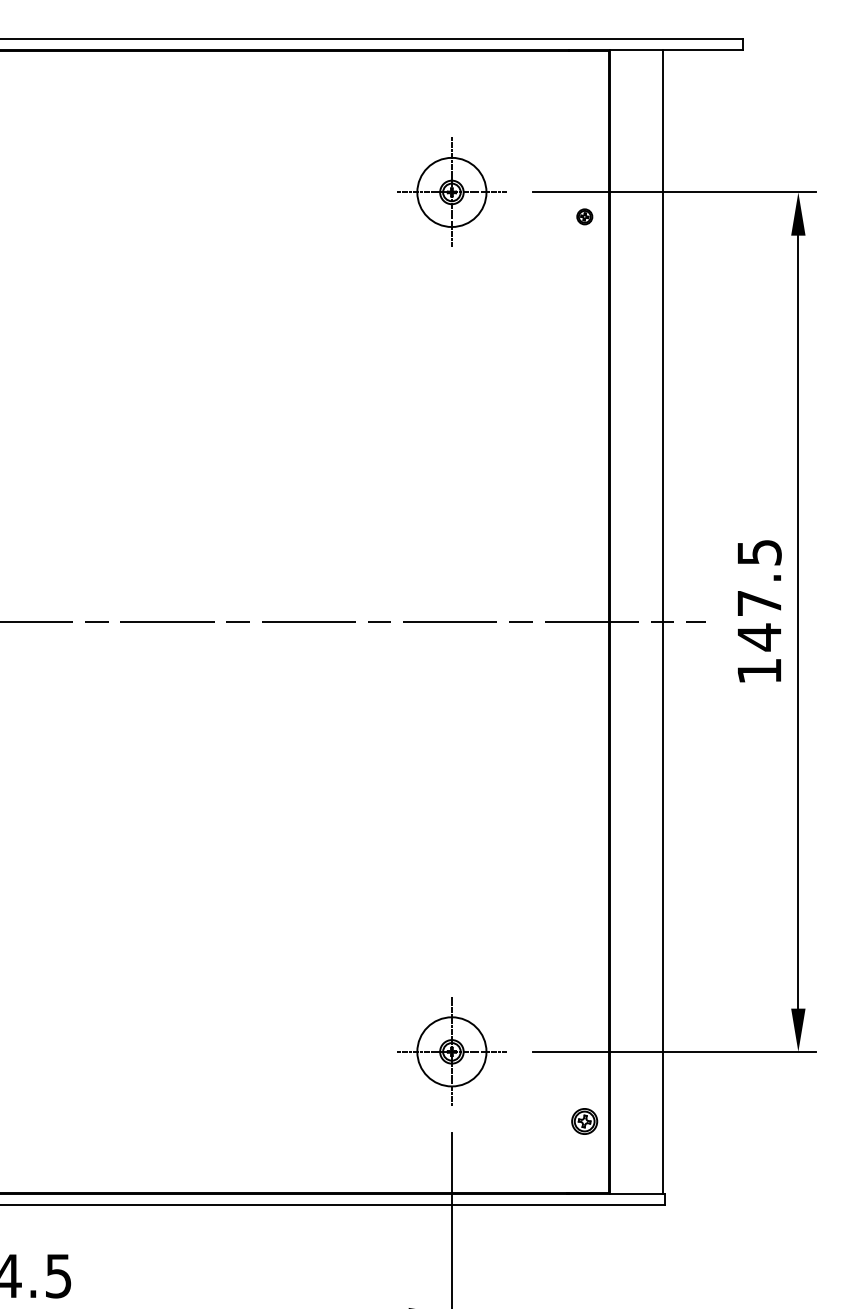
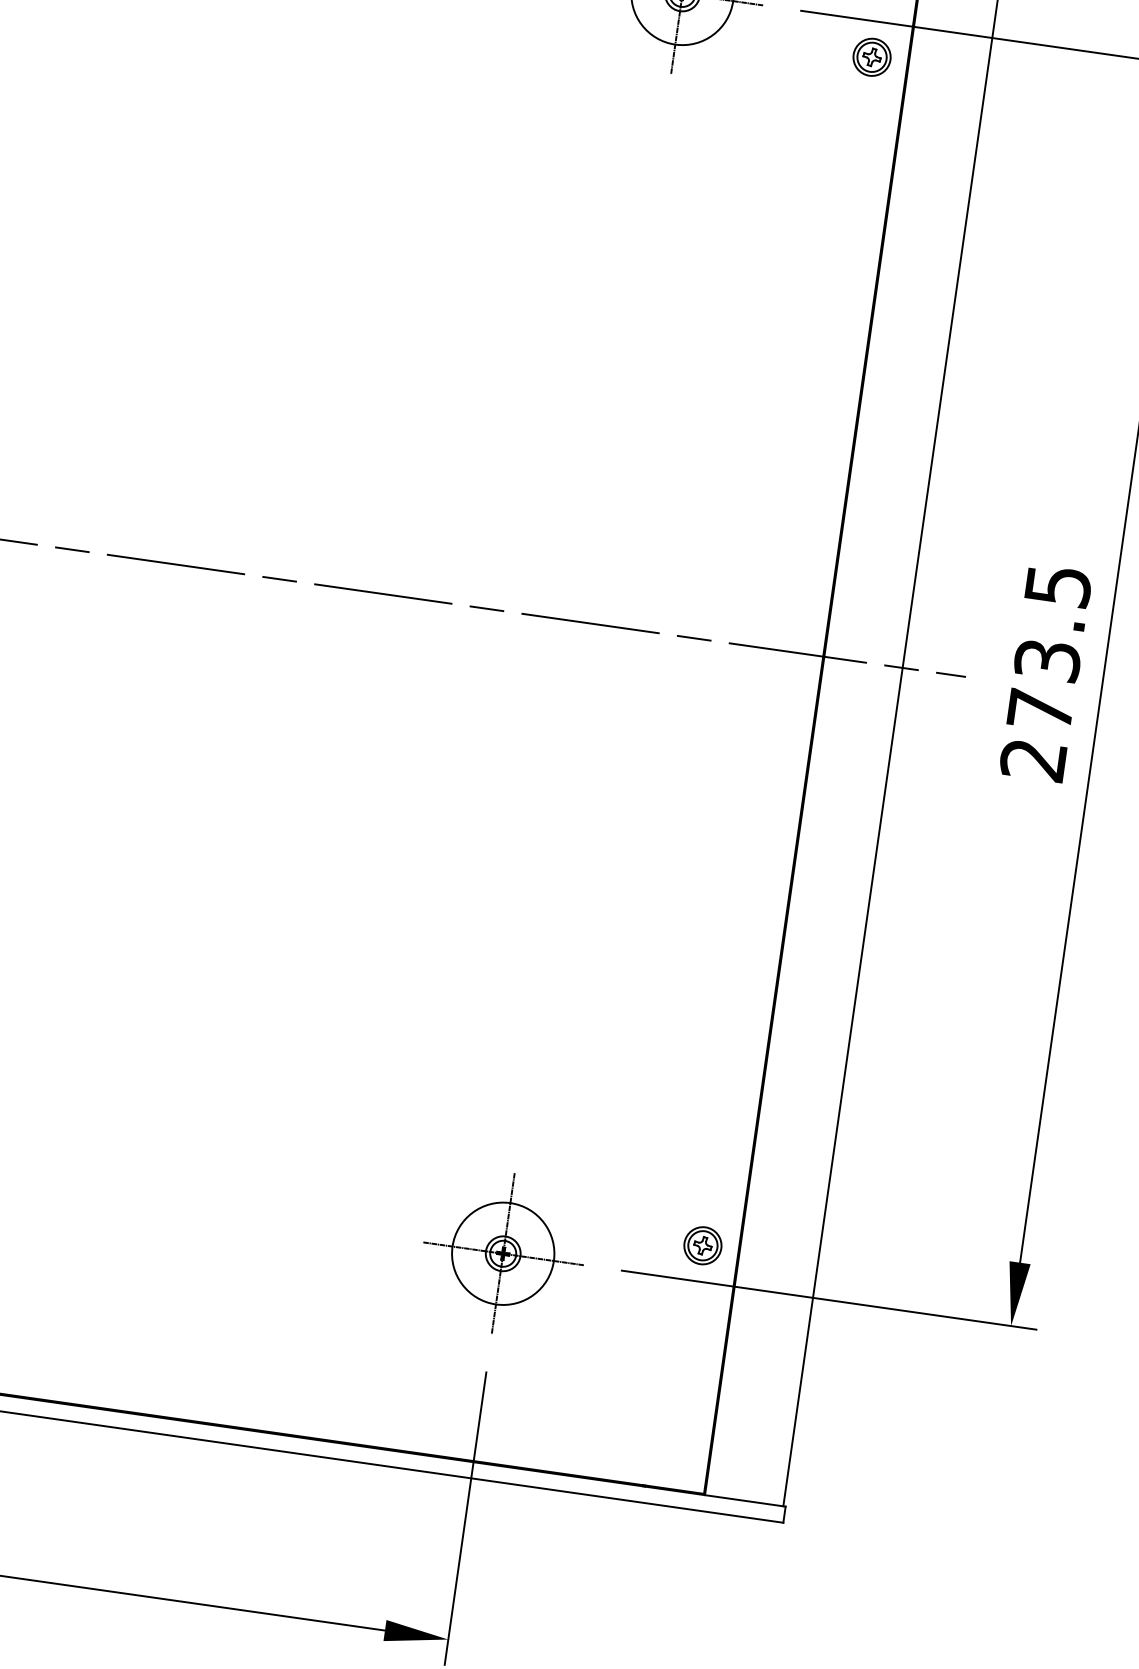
part: (584, 216) -> (871, 56), size x1.67
text: (759, 637) -> (1040, 710), 147.5 -> 273.5
part: (584, 1121) -> (702, 1245), moved

